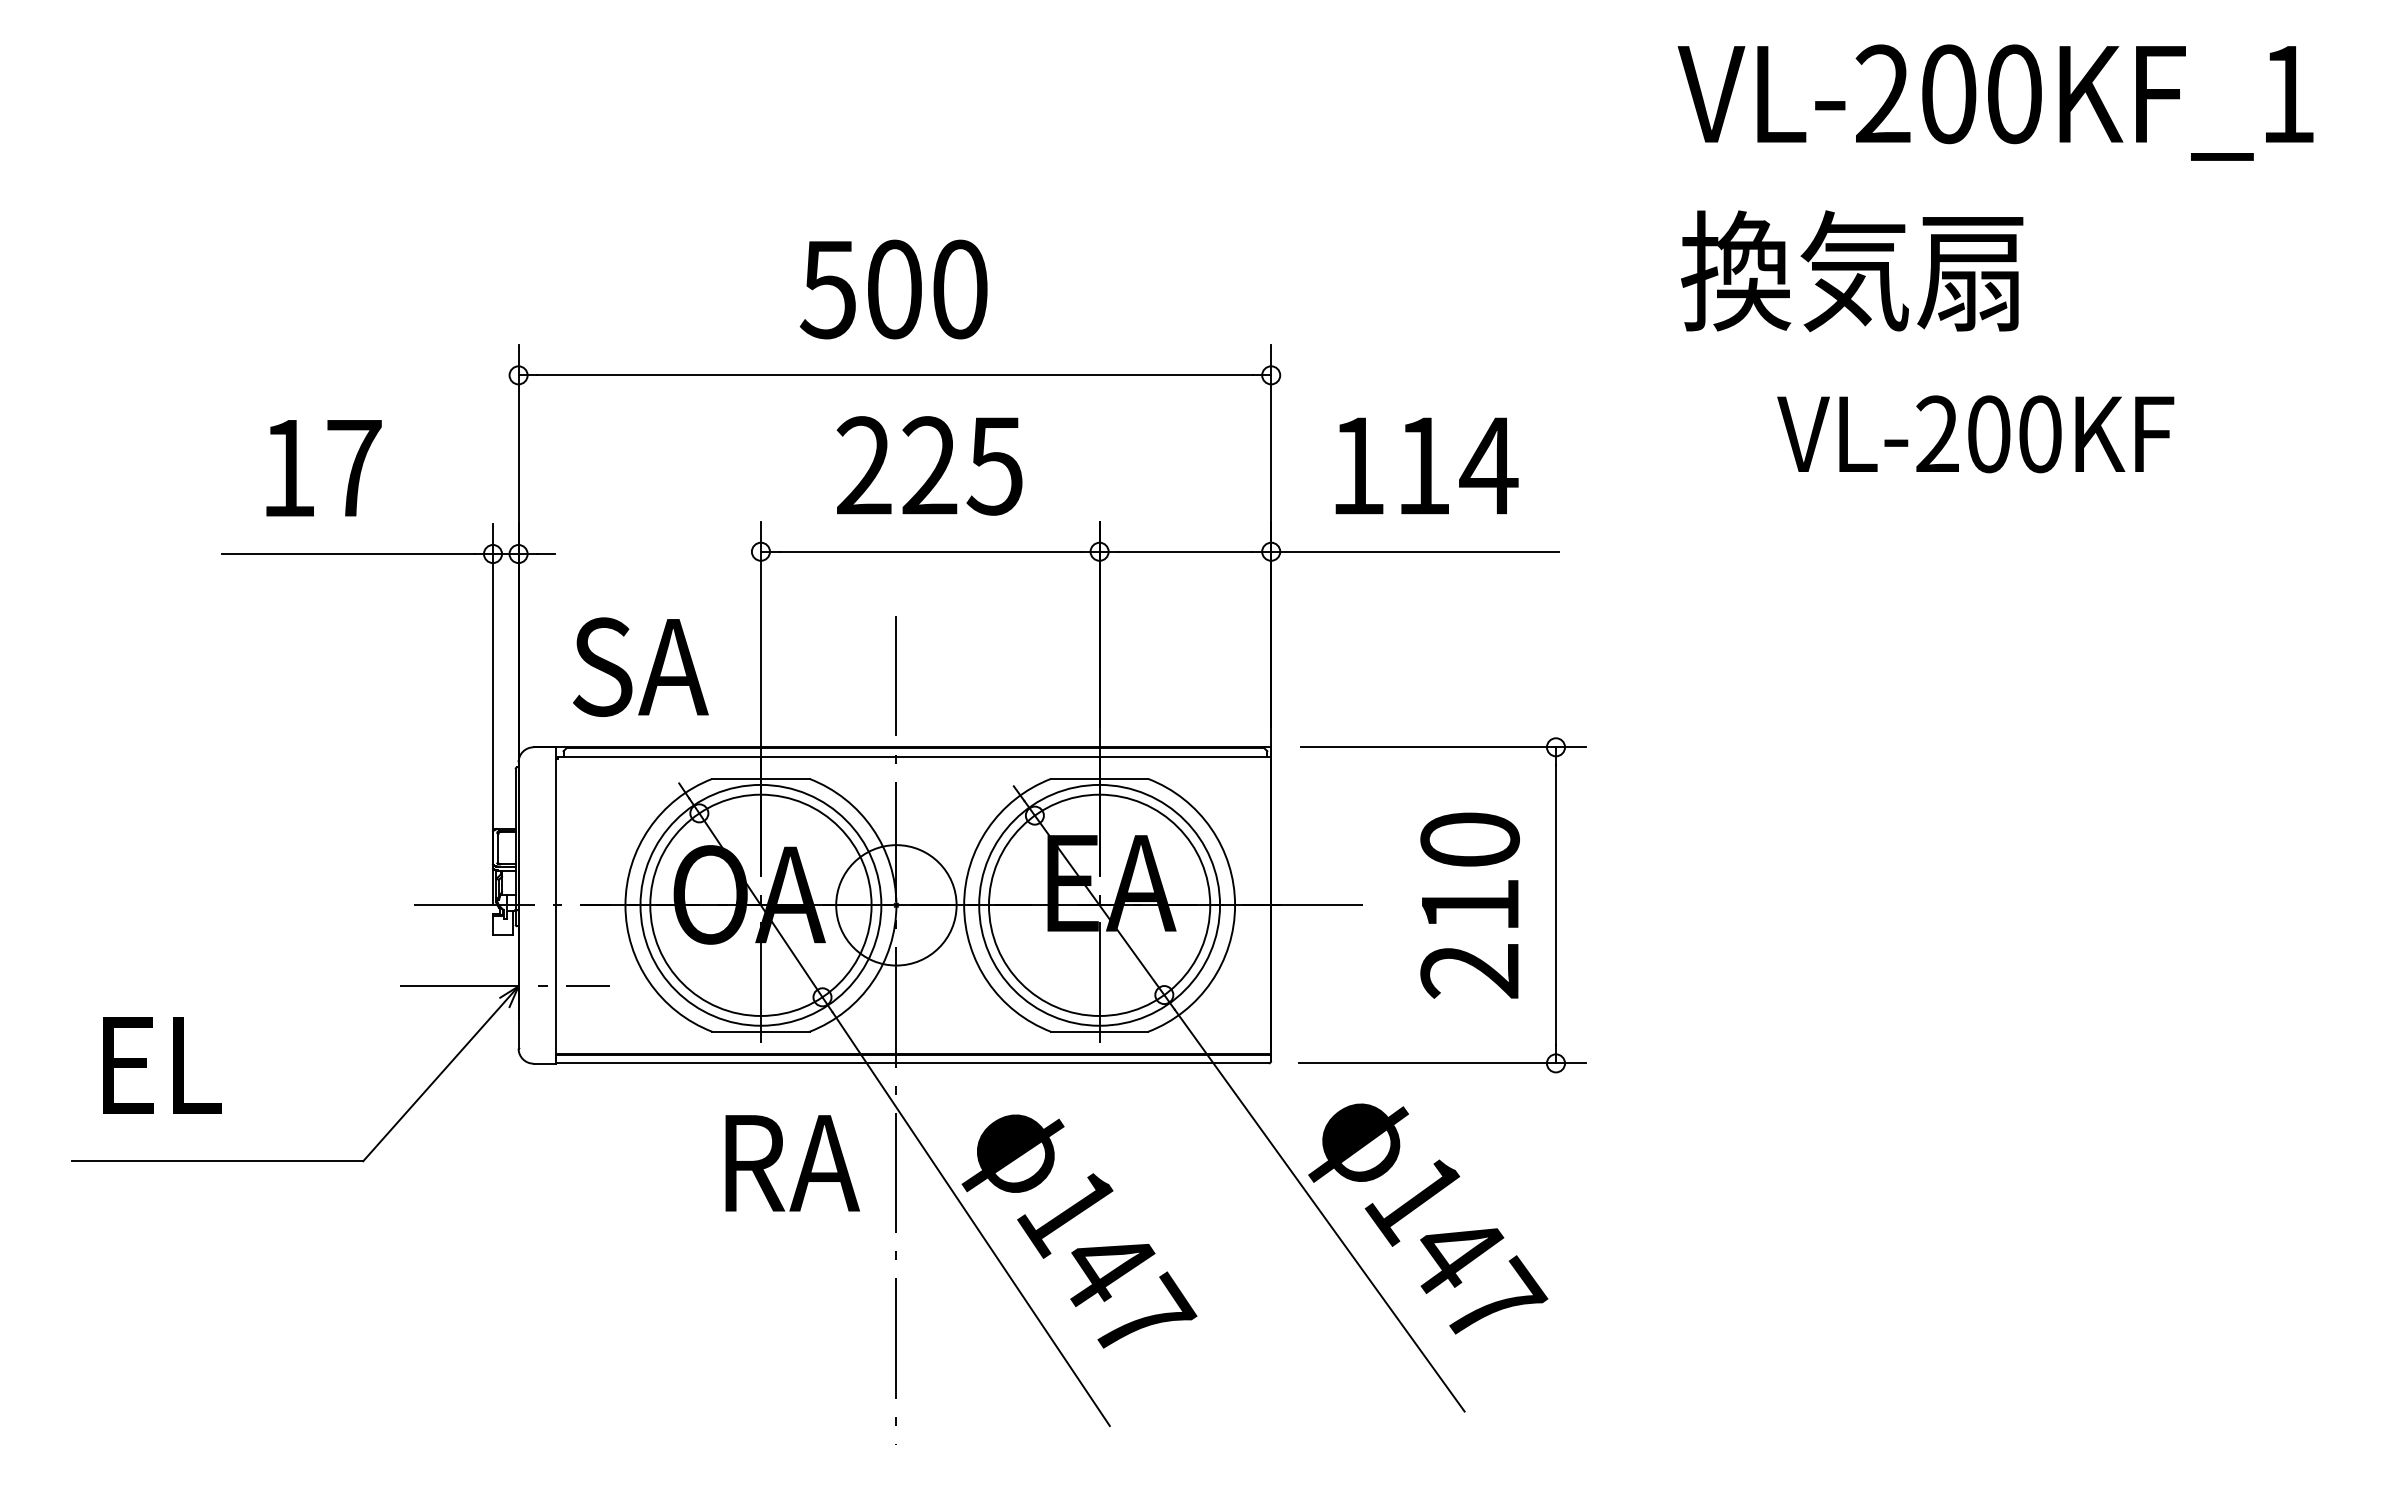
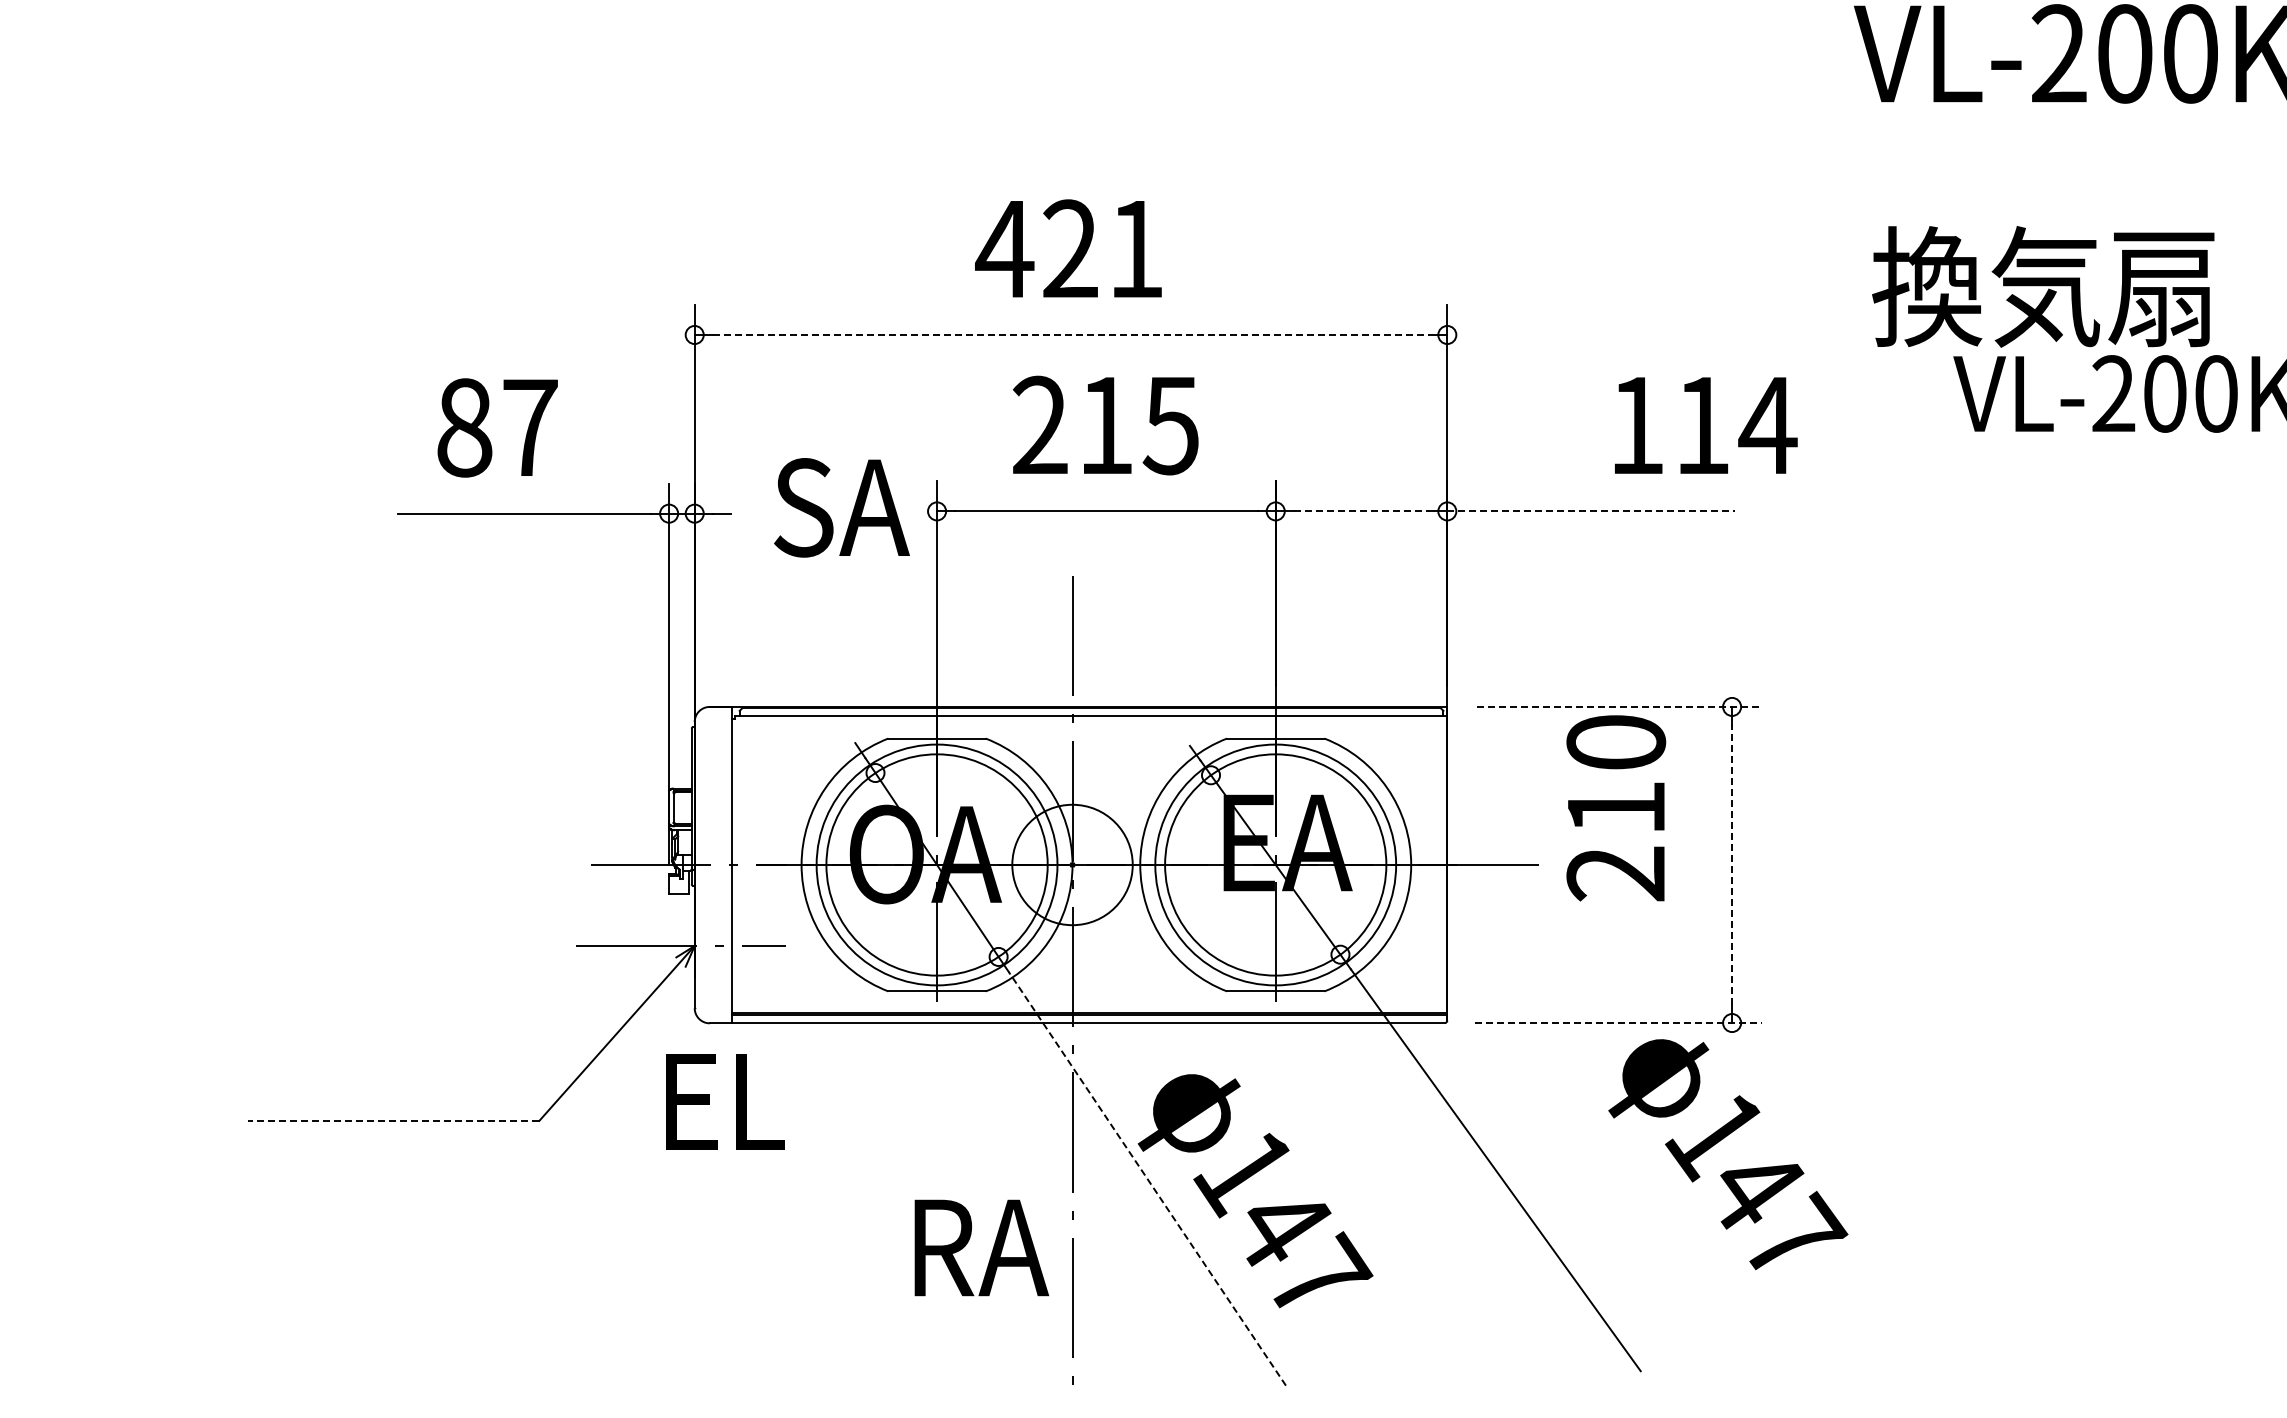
text: (1852, 271) -> (2043, 287), moved
text: (892, 289) -> (1068, 249), 500 -> 421
line: (895, 375) -> (1071, 335), solid -> dashed
text: (929, 465) -> (1105, 425), 225 -> 215
text: (1426, 465) -> (1705, 425), moved
text: (288, 467) -> (464, 427), 17 -> 87
line: (1185, 551) -> (1361, 511), solid -> dashed
line: (1414, 551) -> (1590, 511), solid -> dashed
text: (640, 666) -> (841, 507), moved
line: (1444, 747) -> (1620, 707), solid -> dashed
text: (1469, 905) -> (1615, 808), moved
line: (1556, 905) -> (1732, 865), solid -> dashed
line: (1442, 1063) -> (1618, 1023), solid -> dashed
text: (162, 1065) -> (725, 1102), moved
line: (217, 1161) -> (393, 1121), solid -> dashed
text: (792, 1163) -> (981, 1248), moved
line: (970, 1218) -> (1146, 1178), solid -> dashed
text: (1428, 1218) -> (1728, 1154), moved

